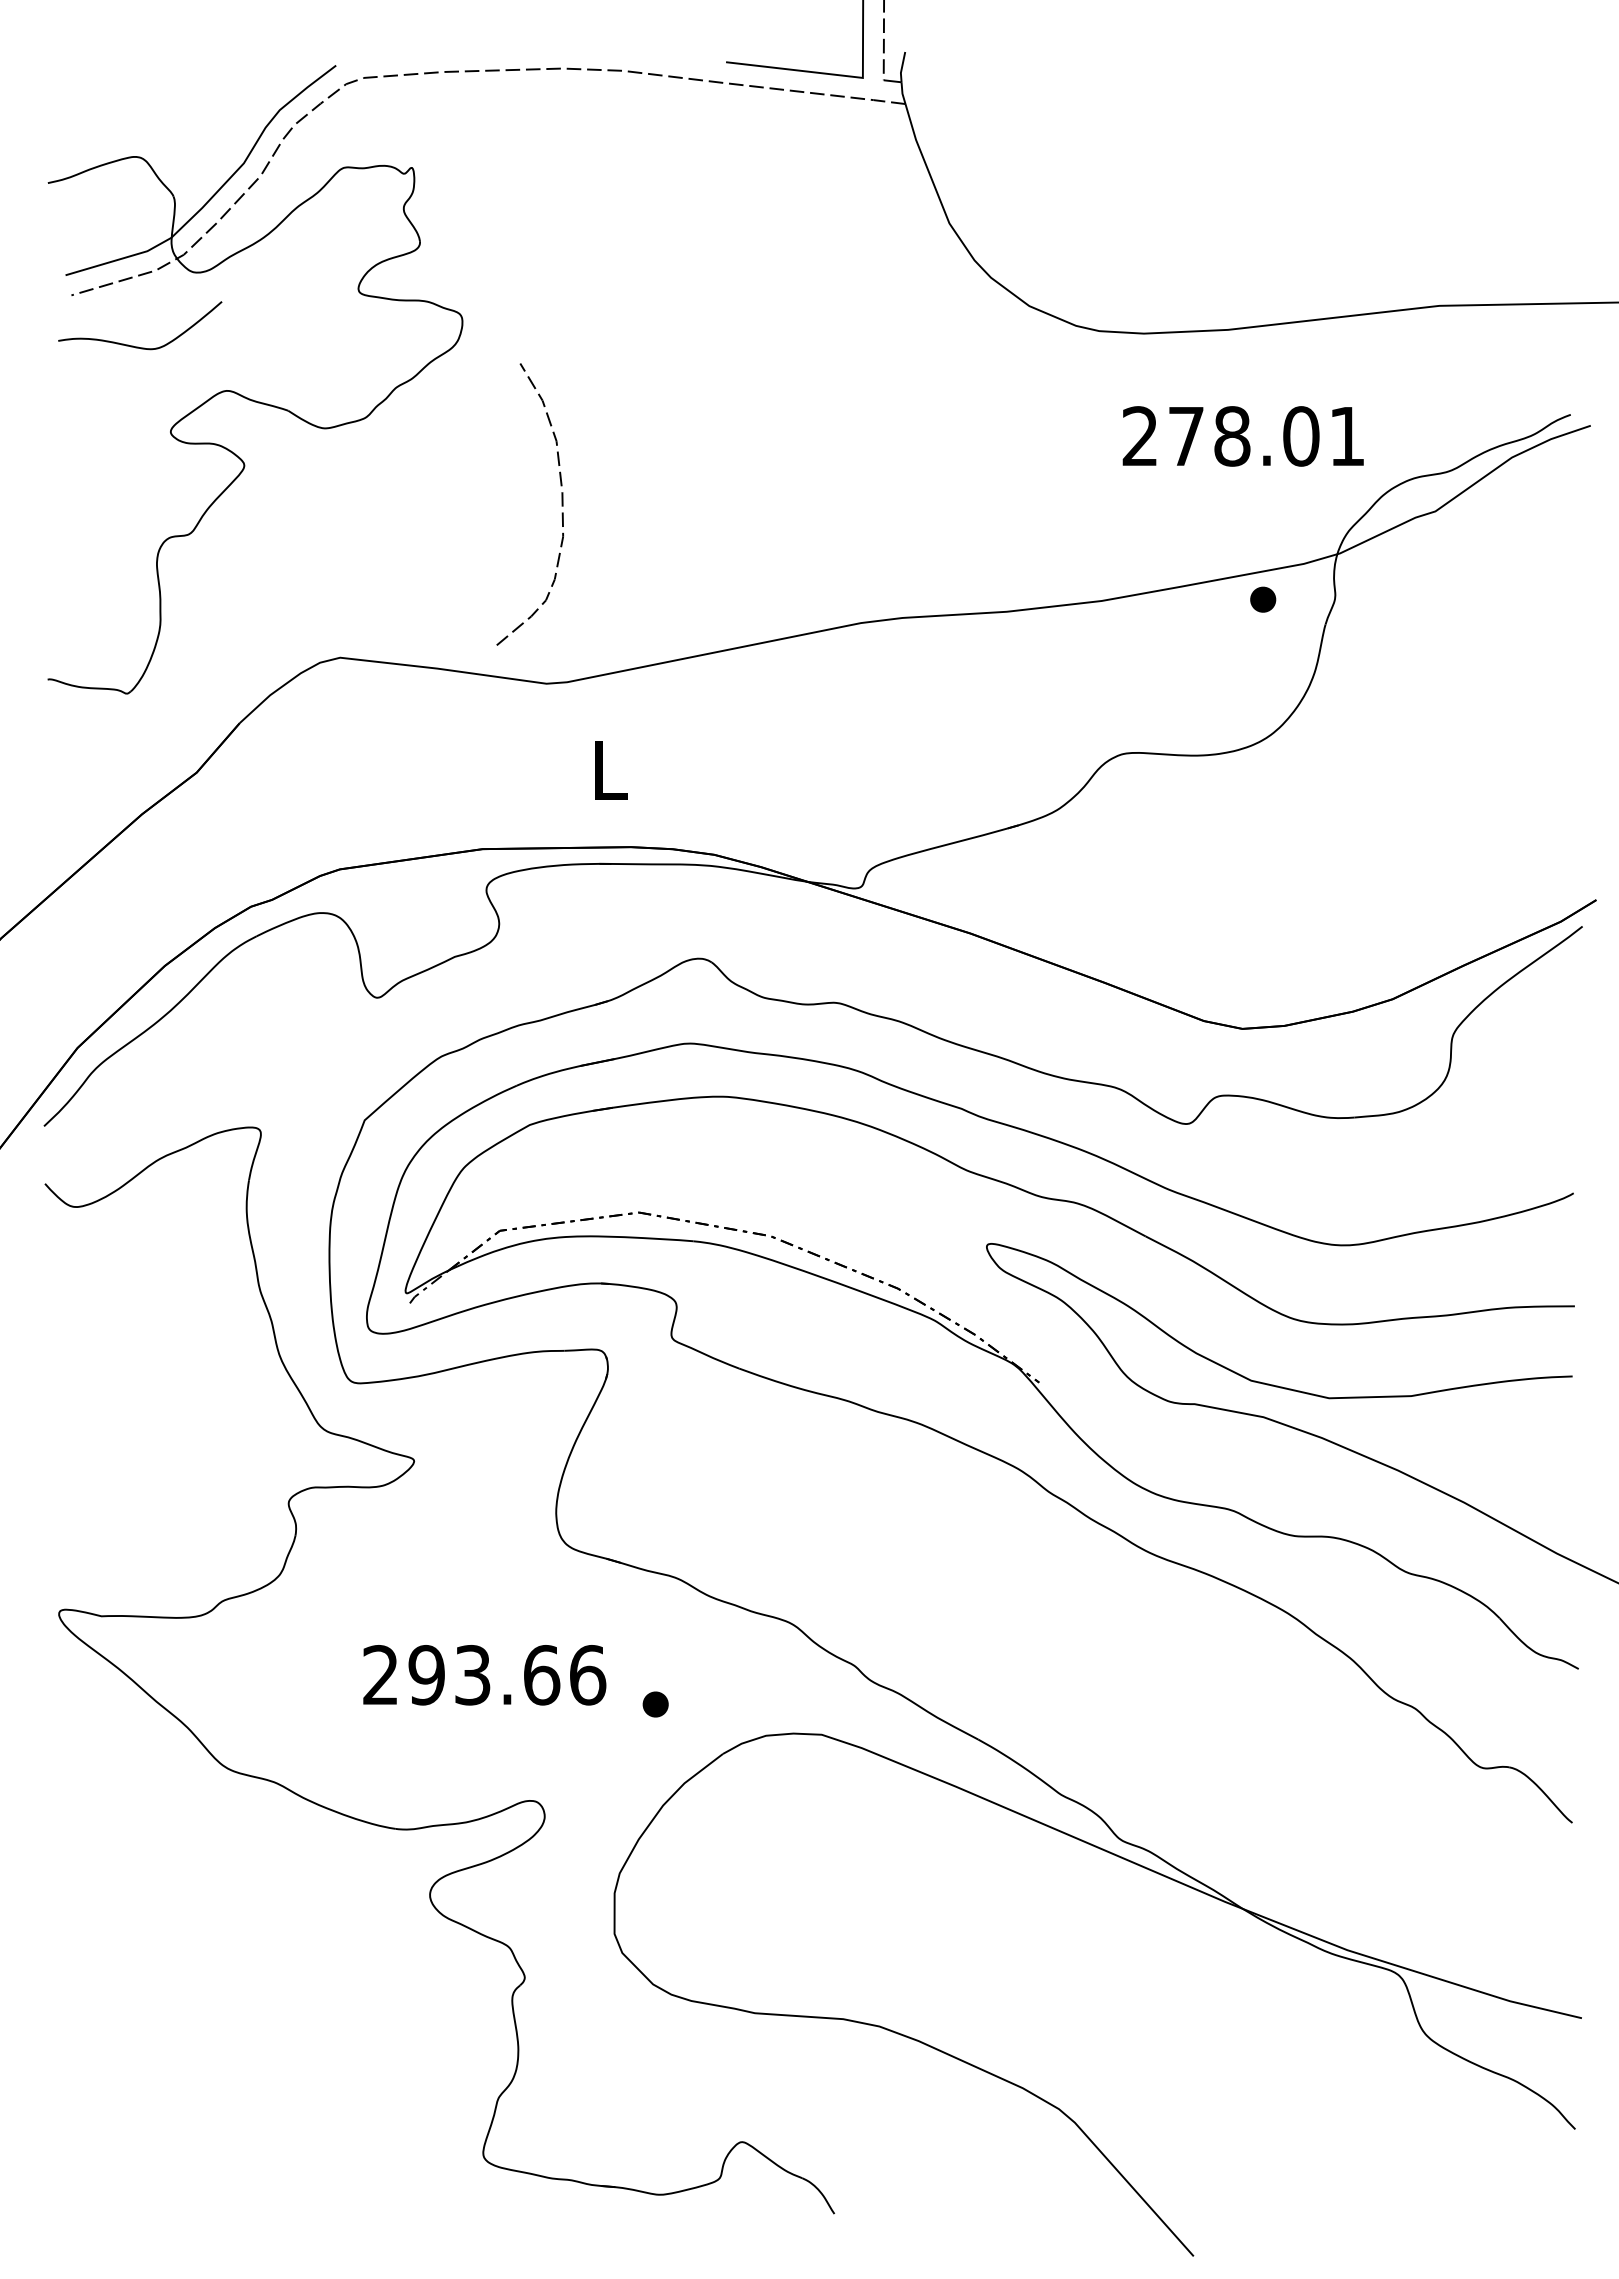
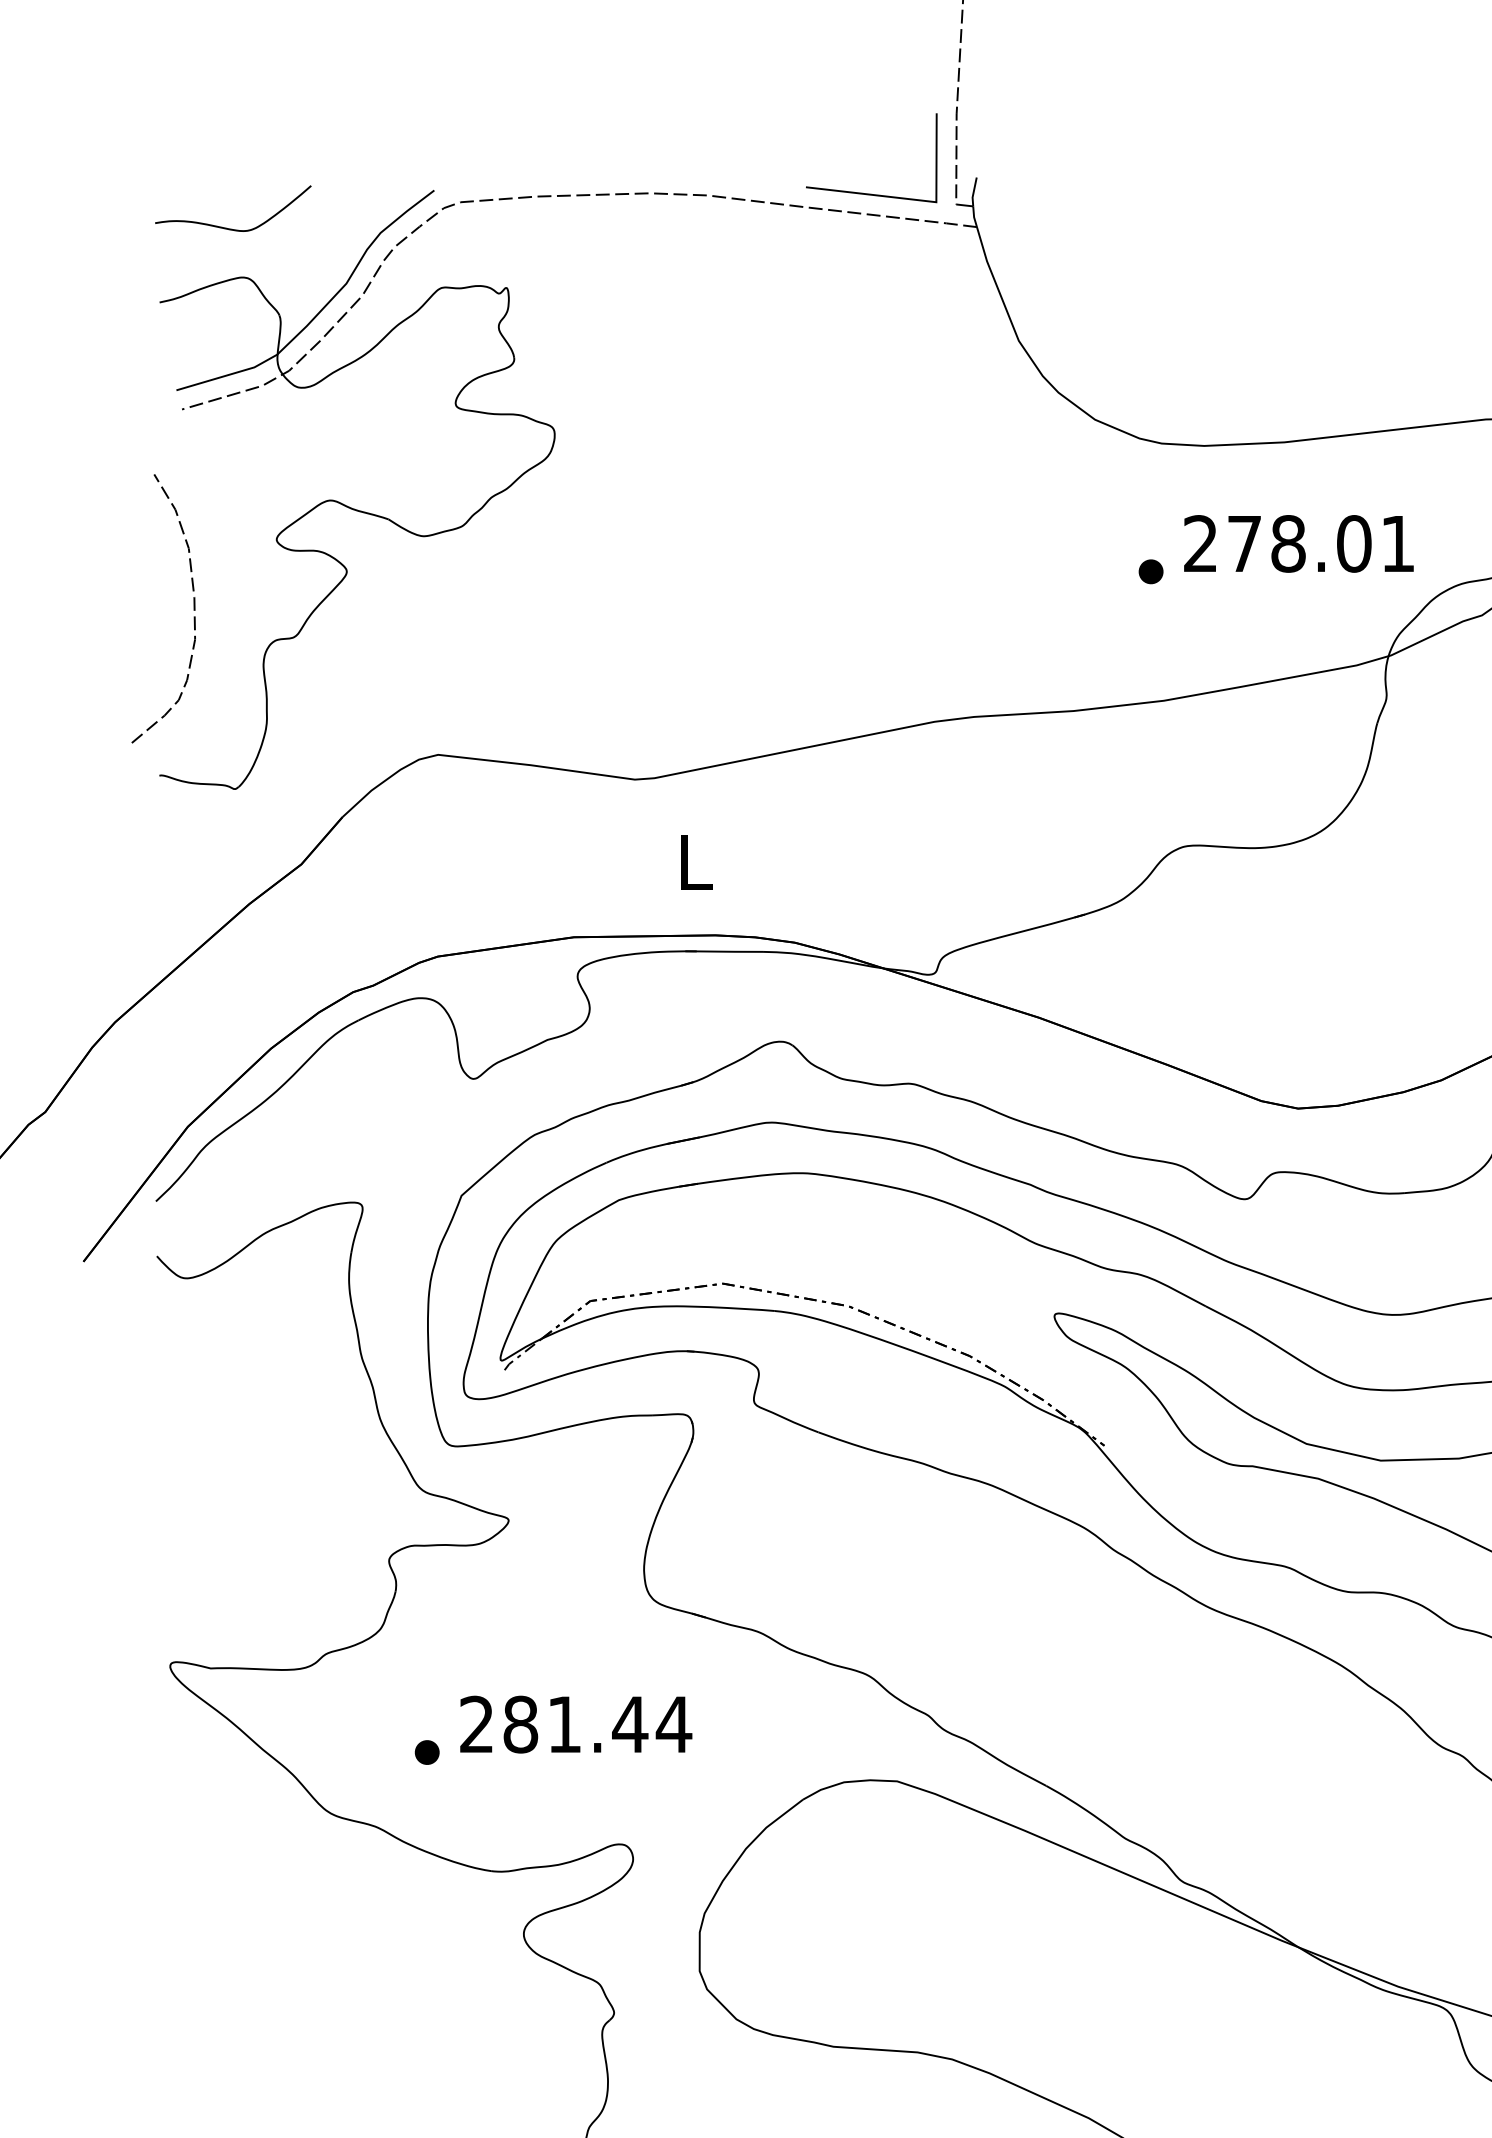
curve: (138, 346) -> (231, 228), moved
curve: (561, 504) -> (193, 608), moved
part: (1263, 599) -> (1151, 571), moved
text: (507, 1675) -> (597, 1724), 293.66 -> 281.44
part: (655, 1704) -> (427, 1752), moved

